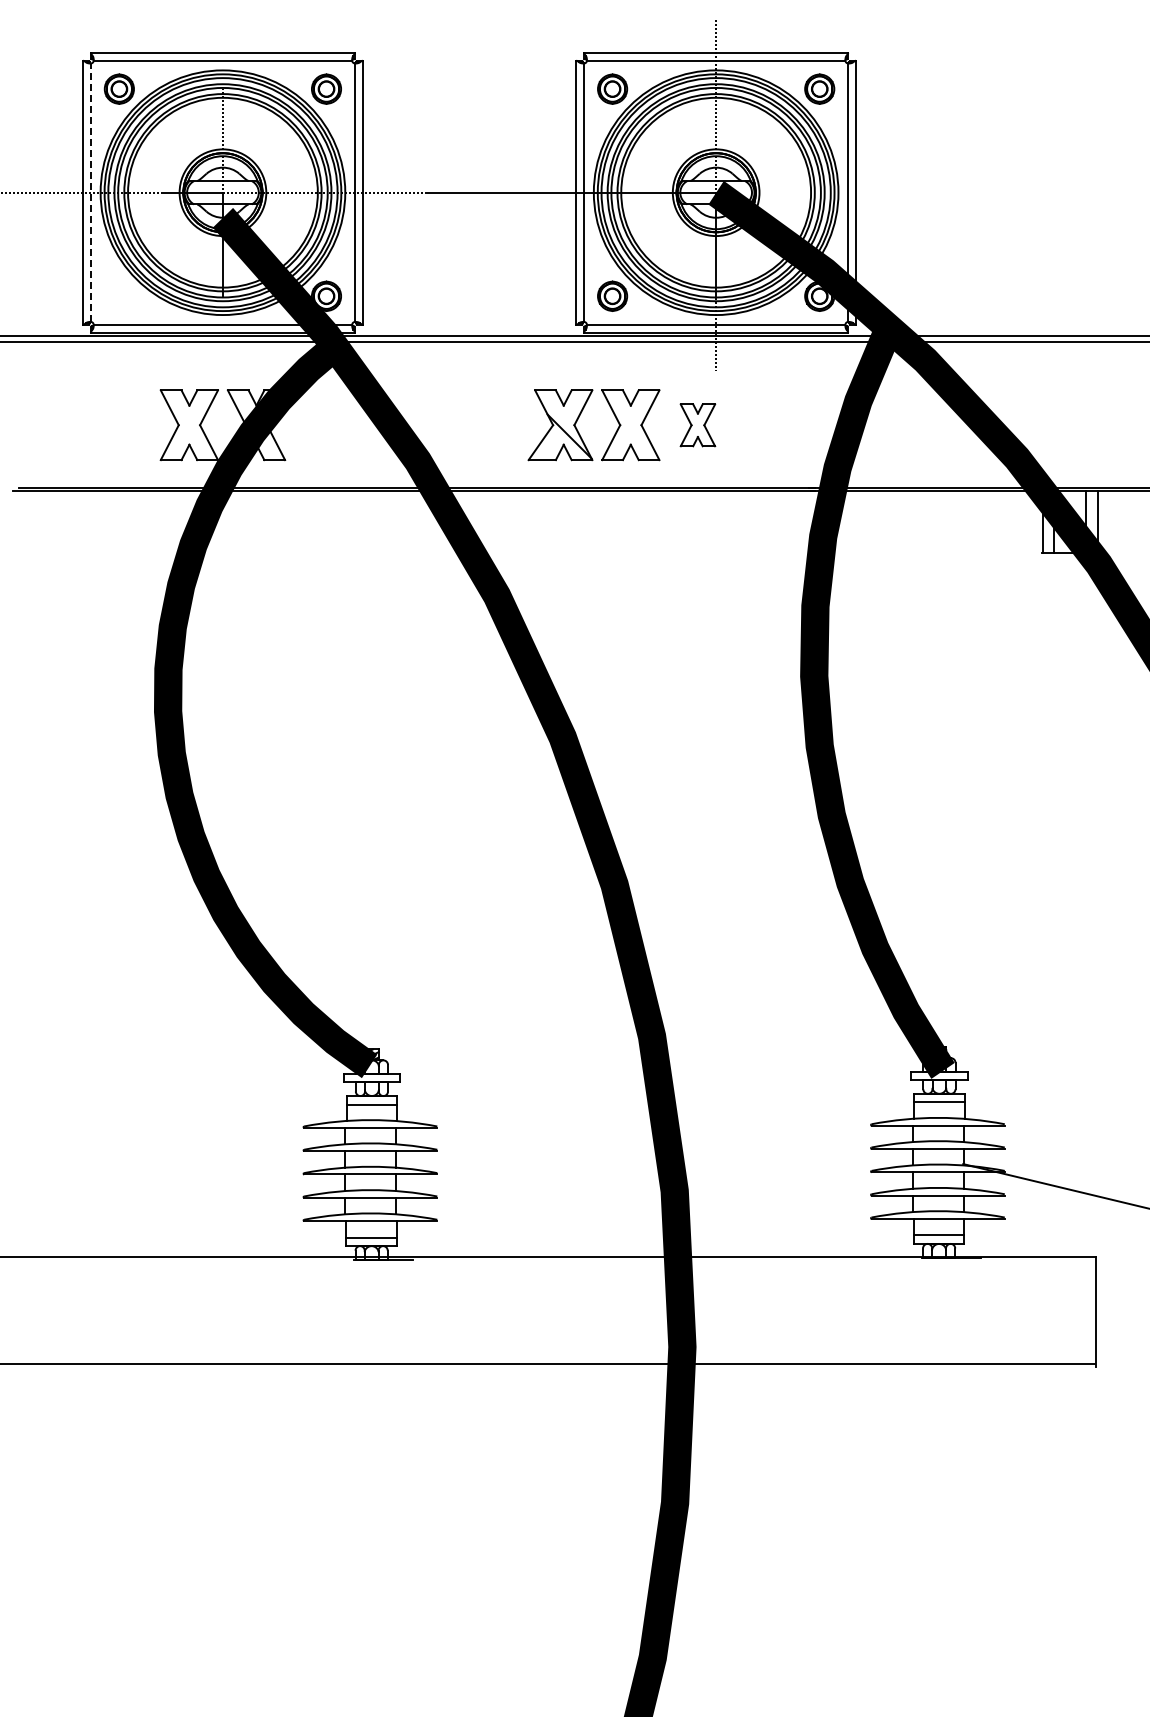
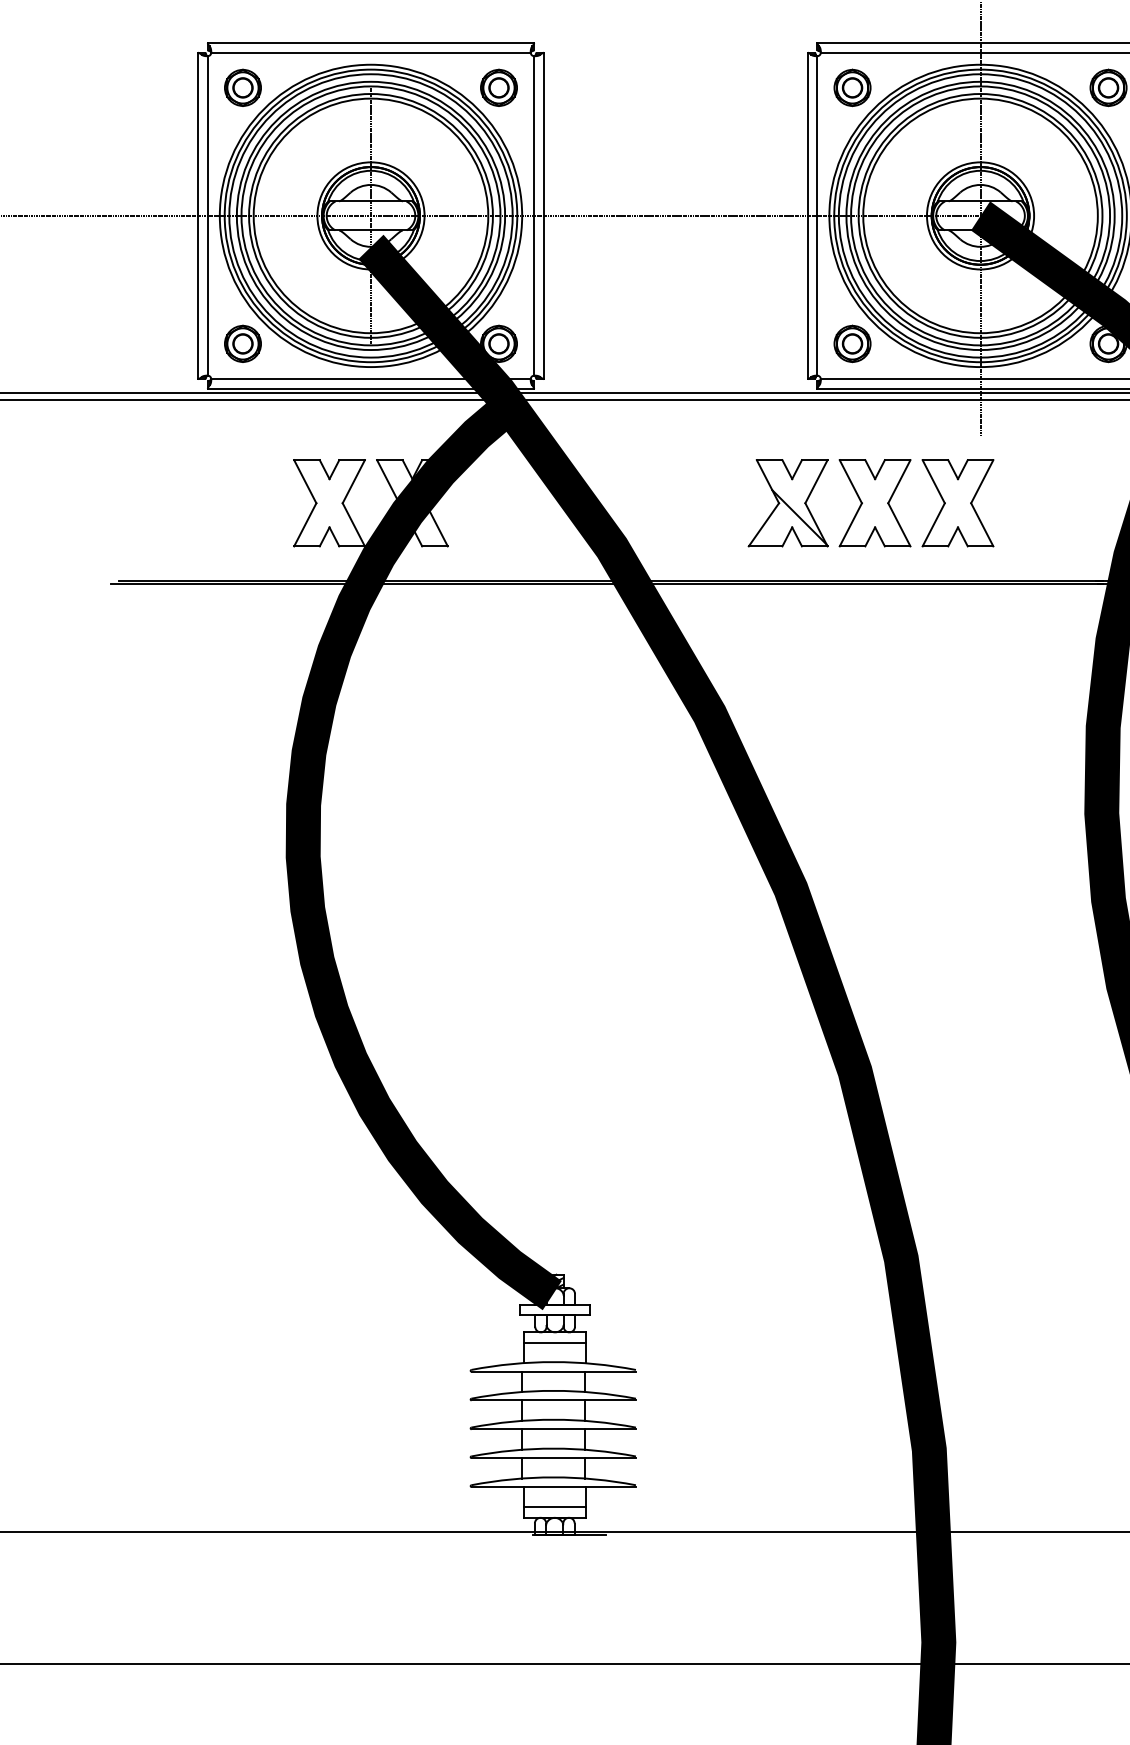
line: (90, 192) -> (207, 215), dashed -> solid
part: (118, 295) -> (241, 342), added
part: (697, 425) -> (957, 503), size x1.67

